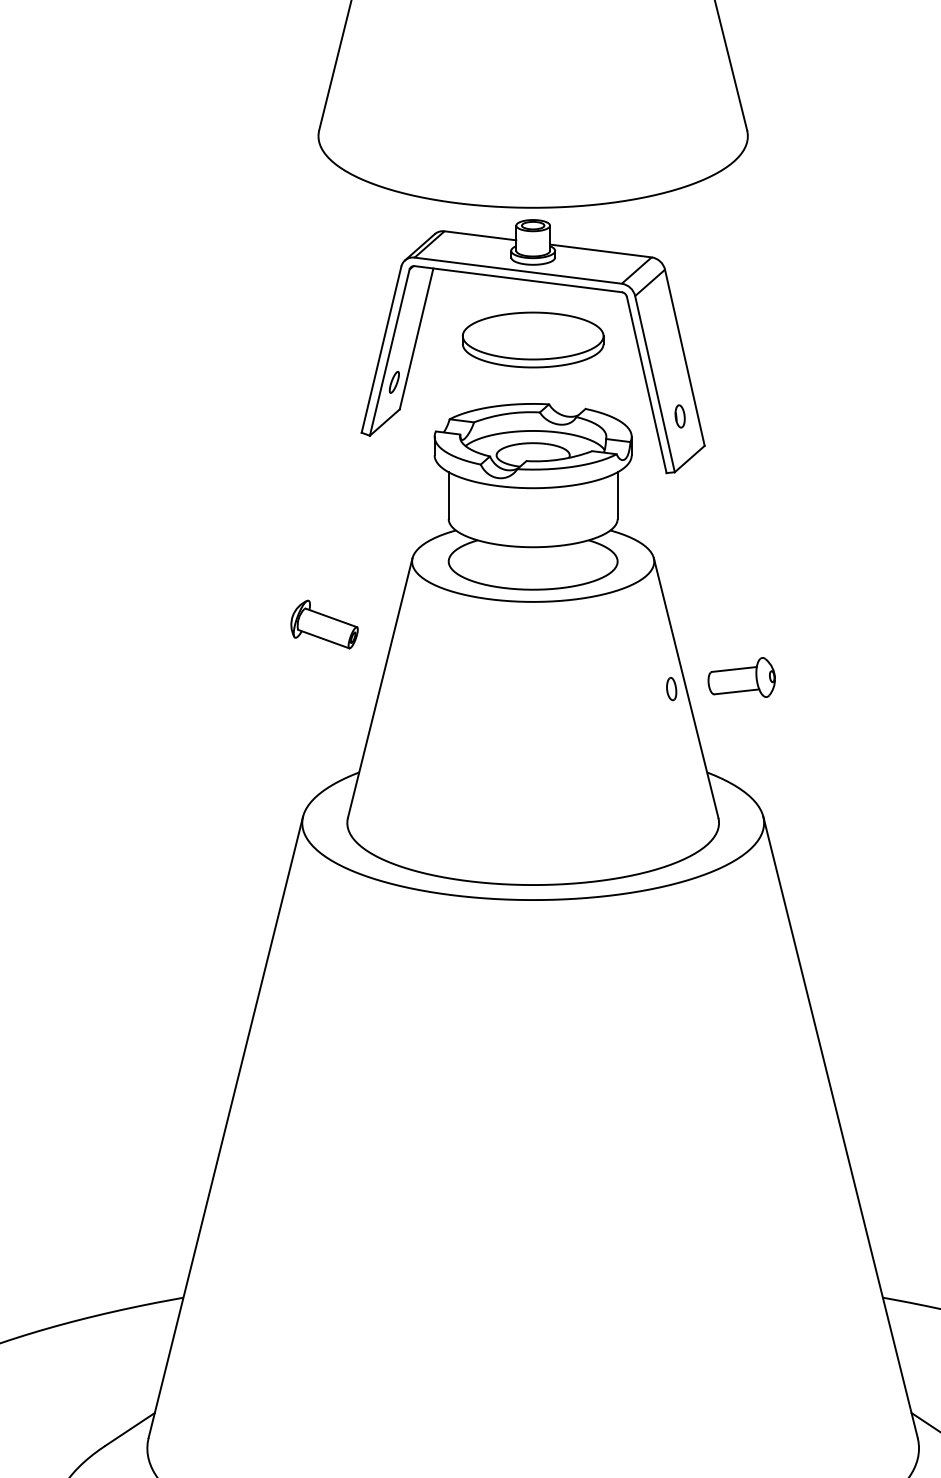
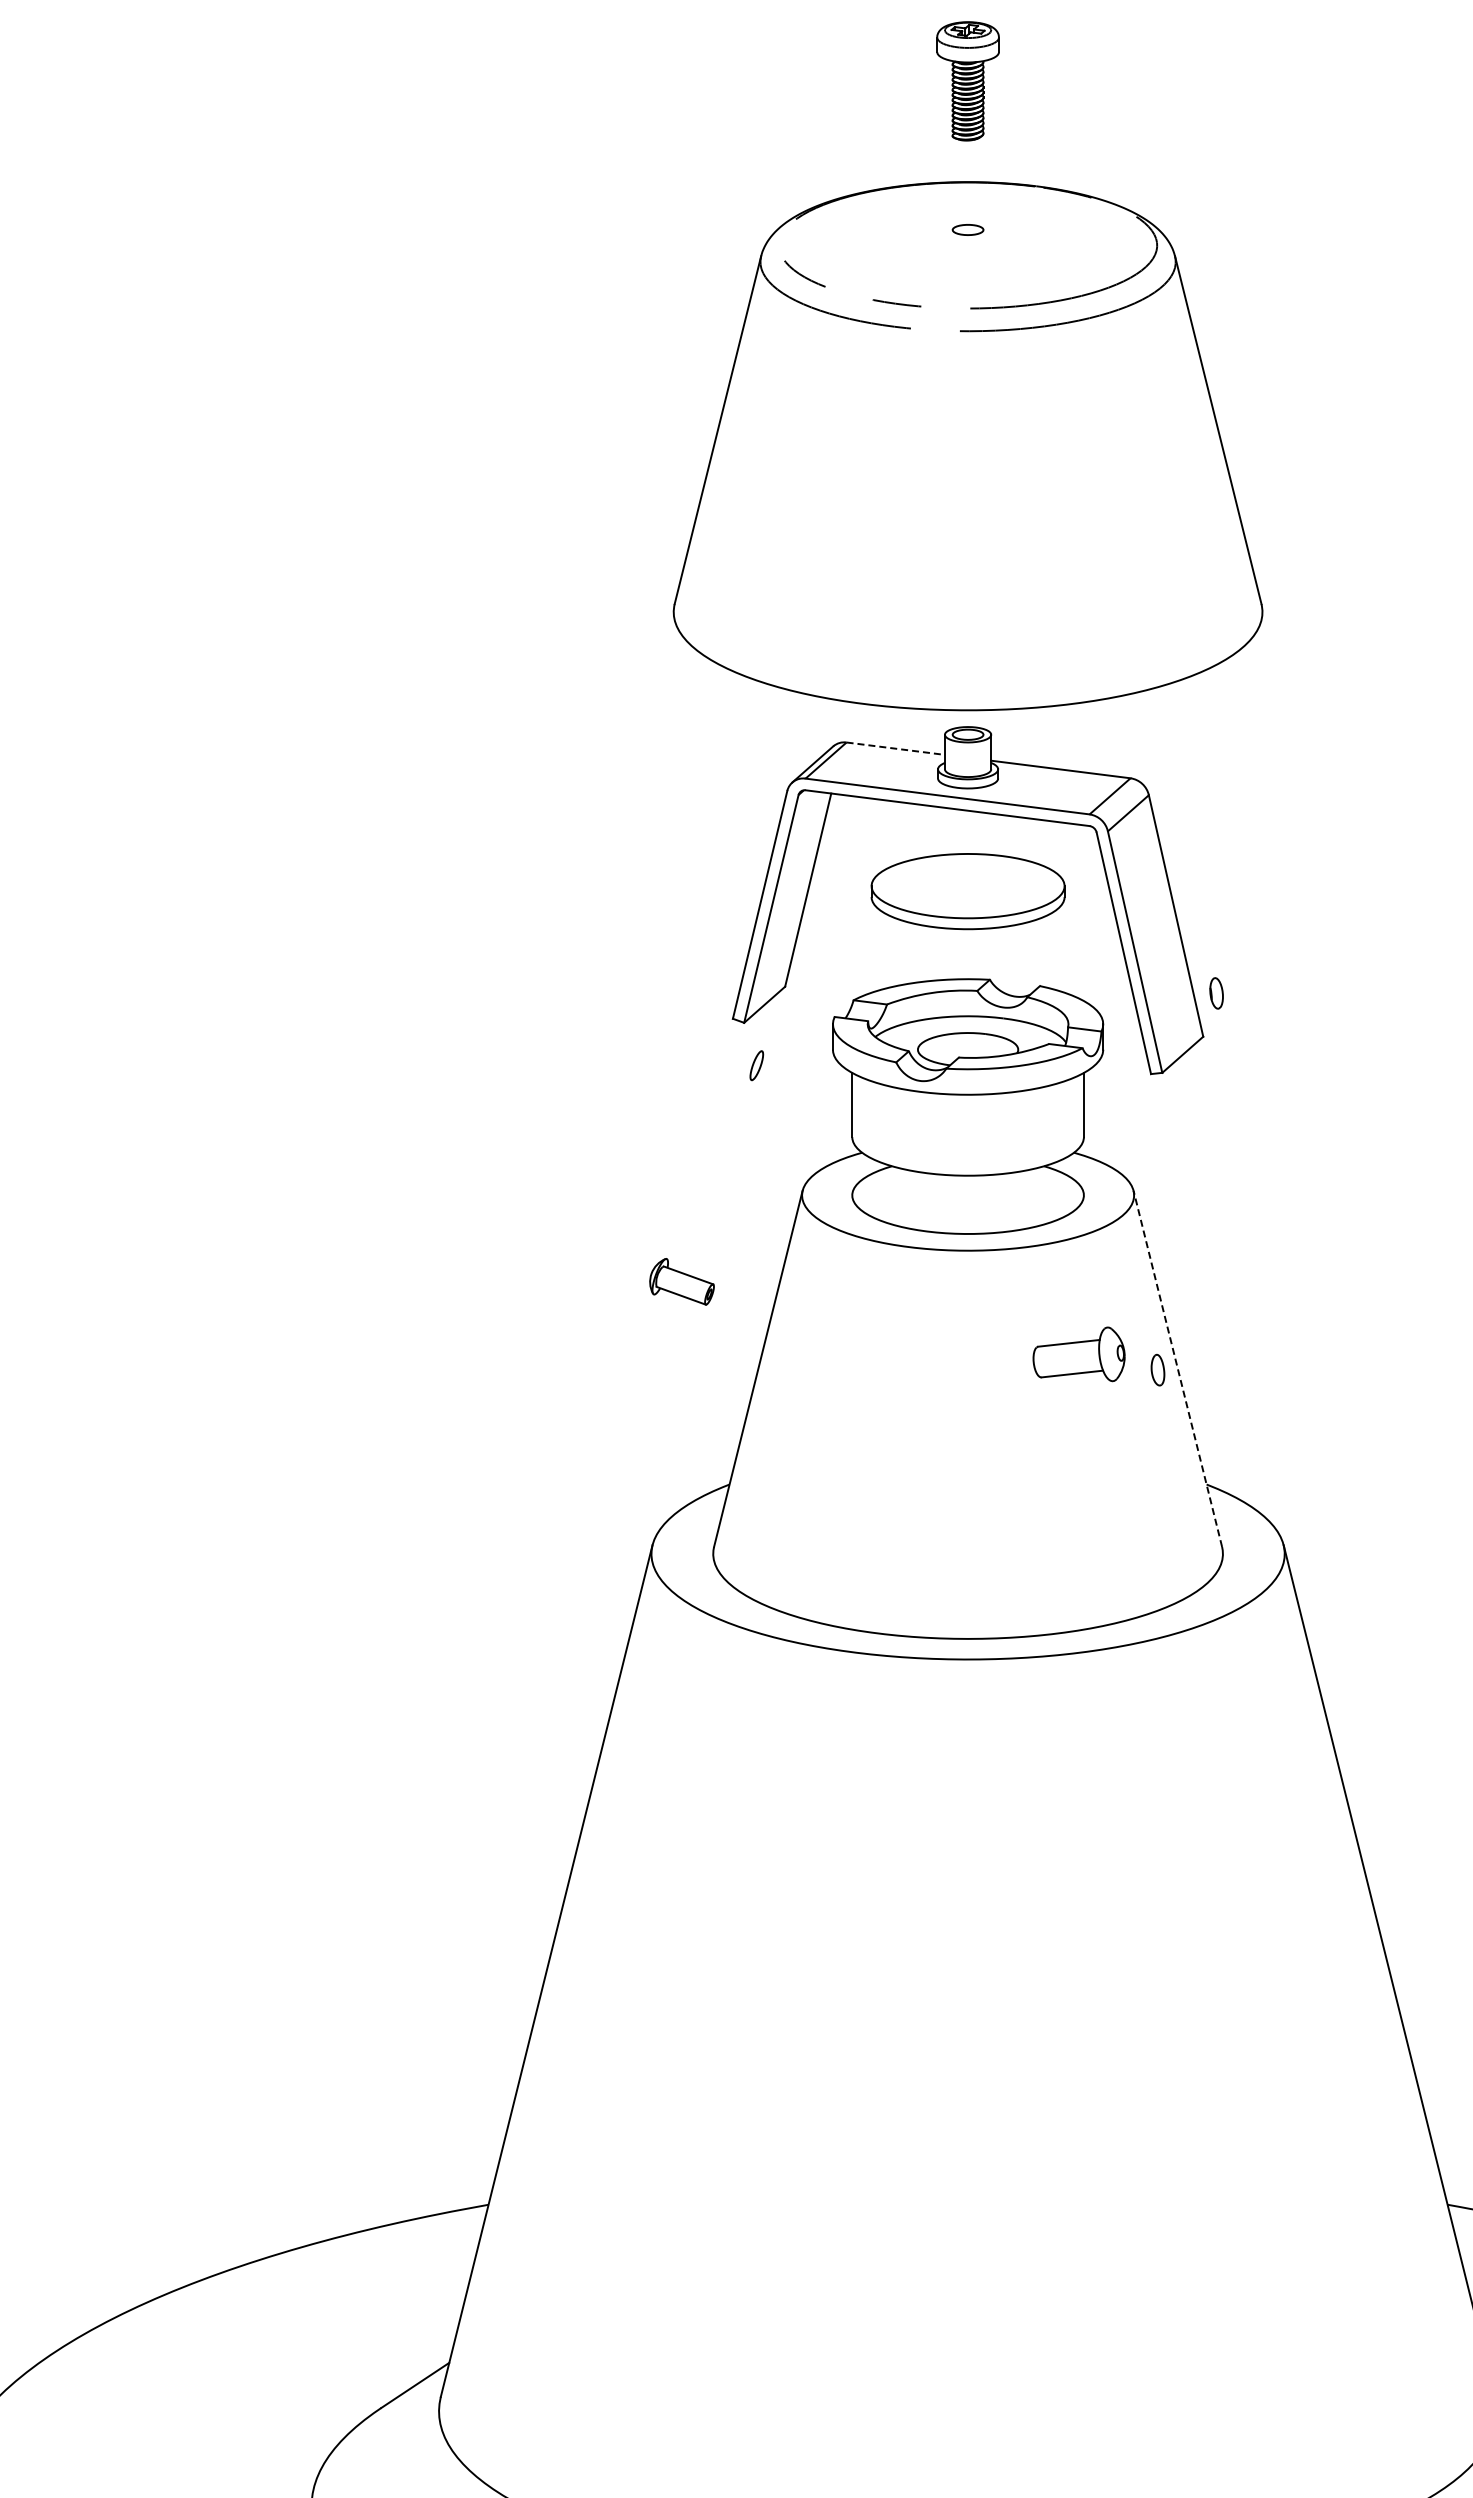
line: (480, 235) -> (895, 748), solid -> dashed
part: (394, 382) -> (756, 1065), moved
part: (680, 416) -> (1216, 993), moved
part: (324, 624) -> (681, 1281), size x0.7
part: (741, 677) -> (1078, 1354), moved
line: (685, 687) -> (1177, 1368), solid -> dashed

